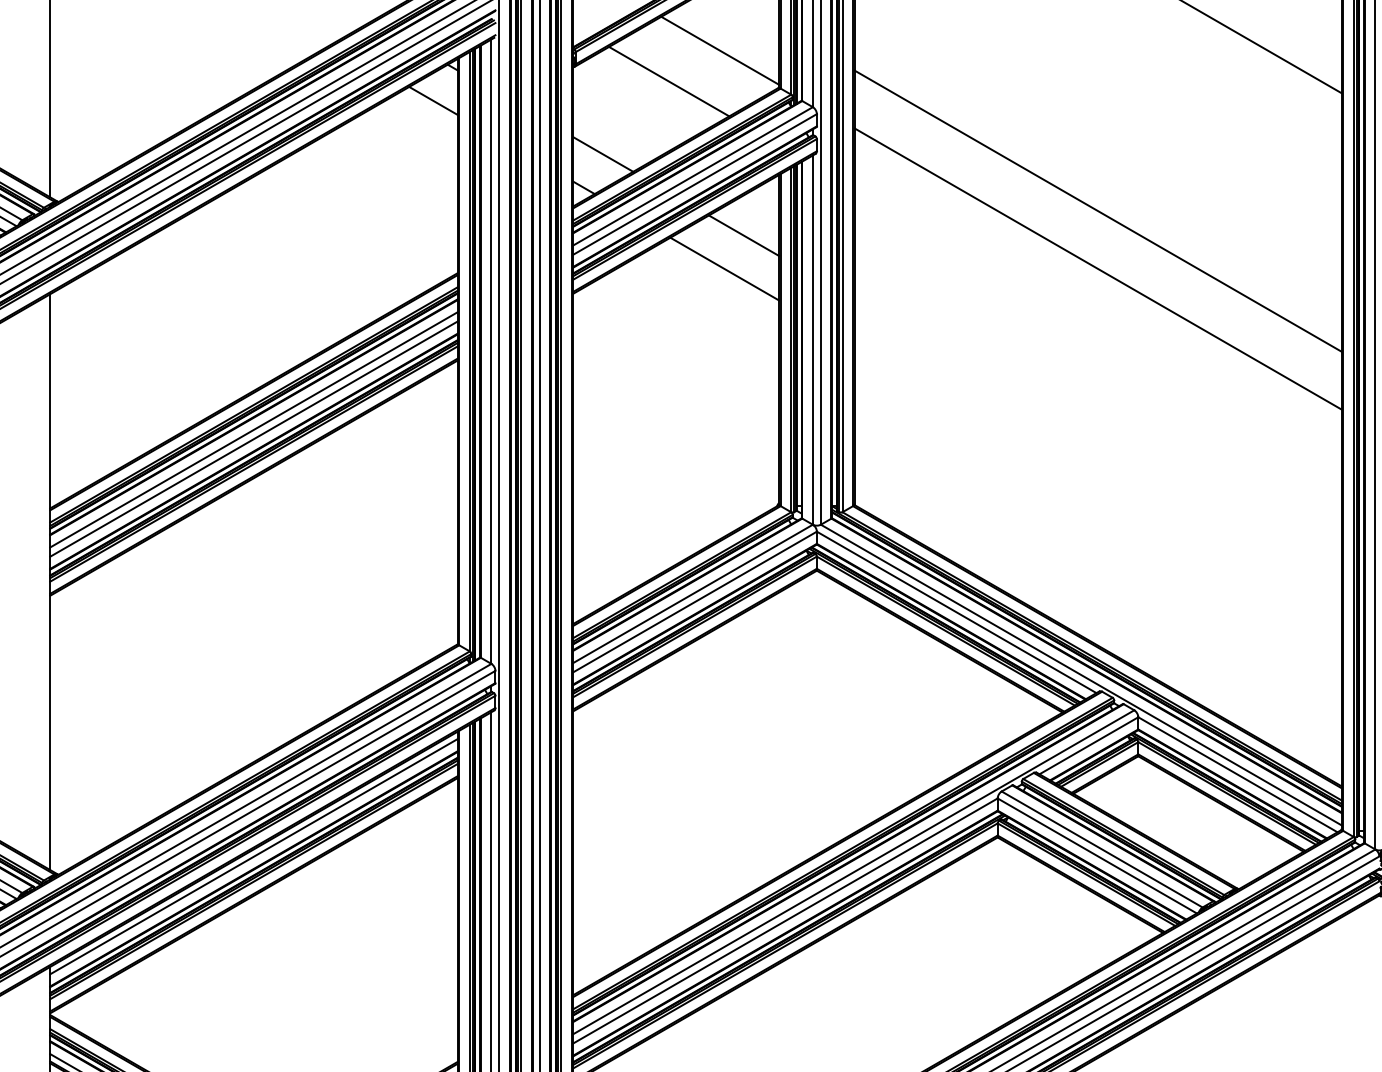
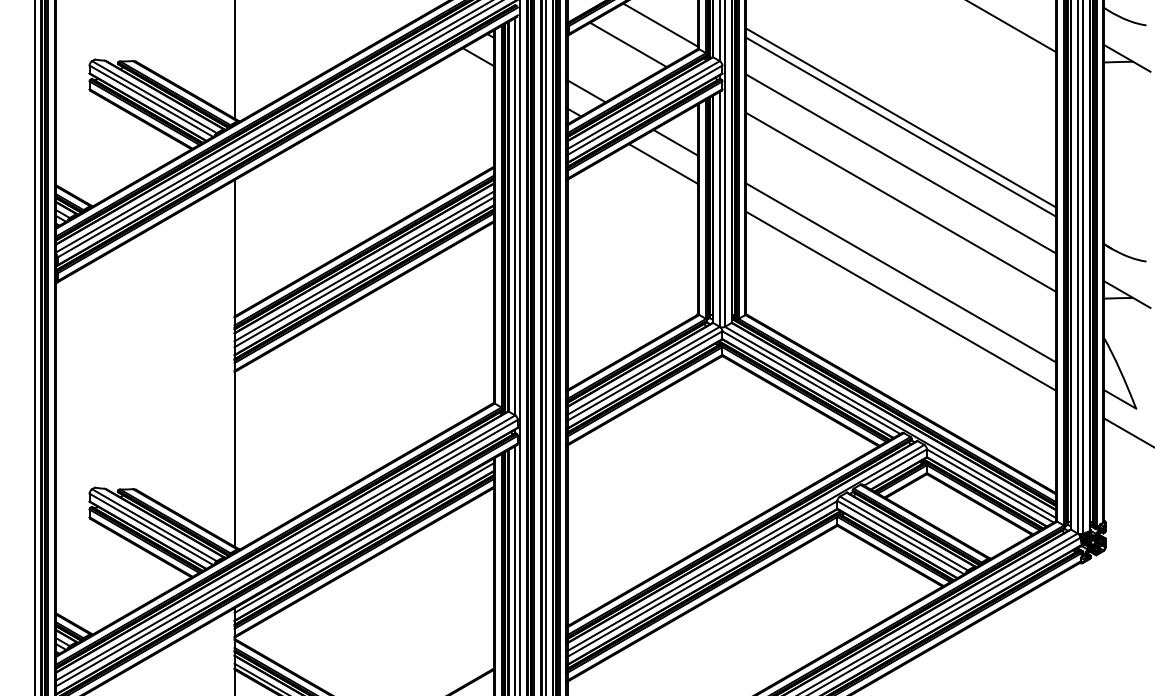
line: (1098, 195) -> (901, 117), added
line: (1098, 329) -> (901, 202), added
line: (1098, 439) -> (901, 272), added
line: (1098, 483) -> (901, 300), added

